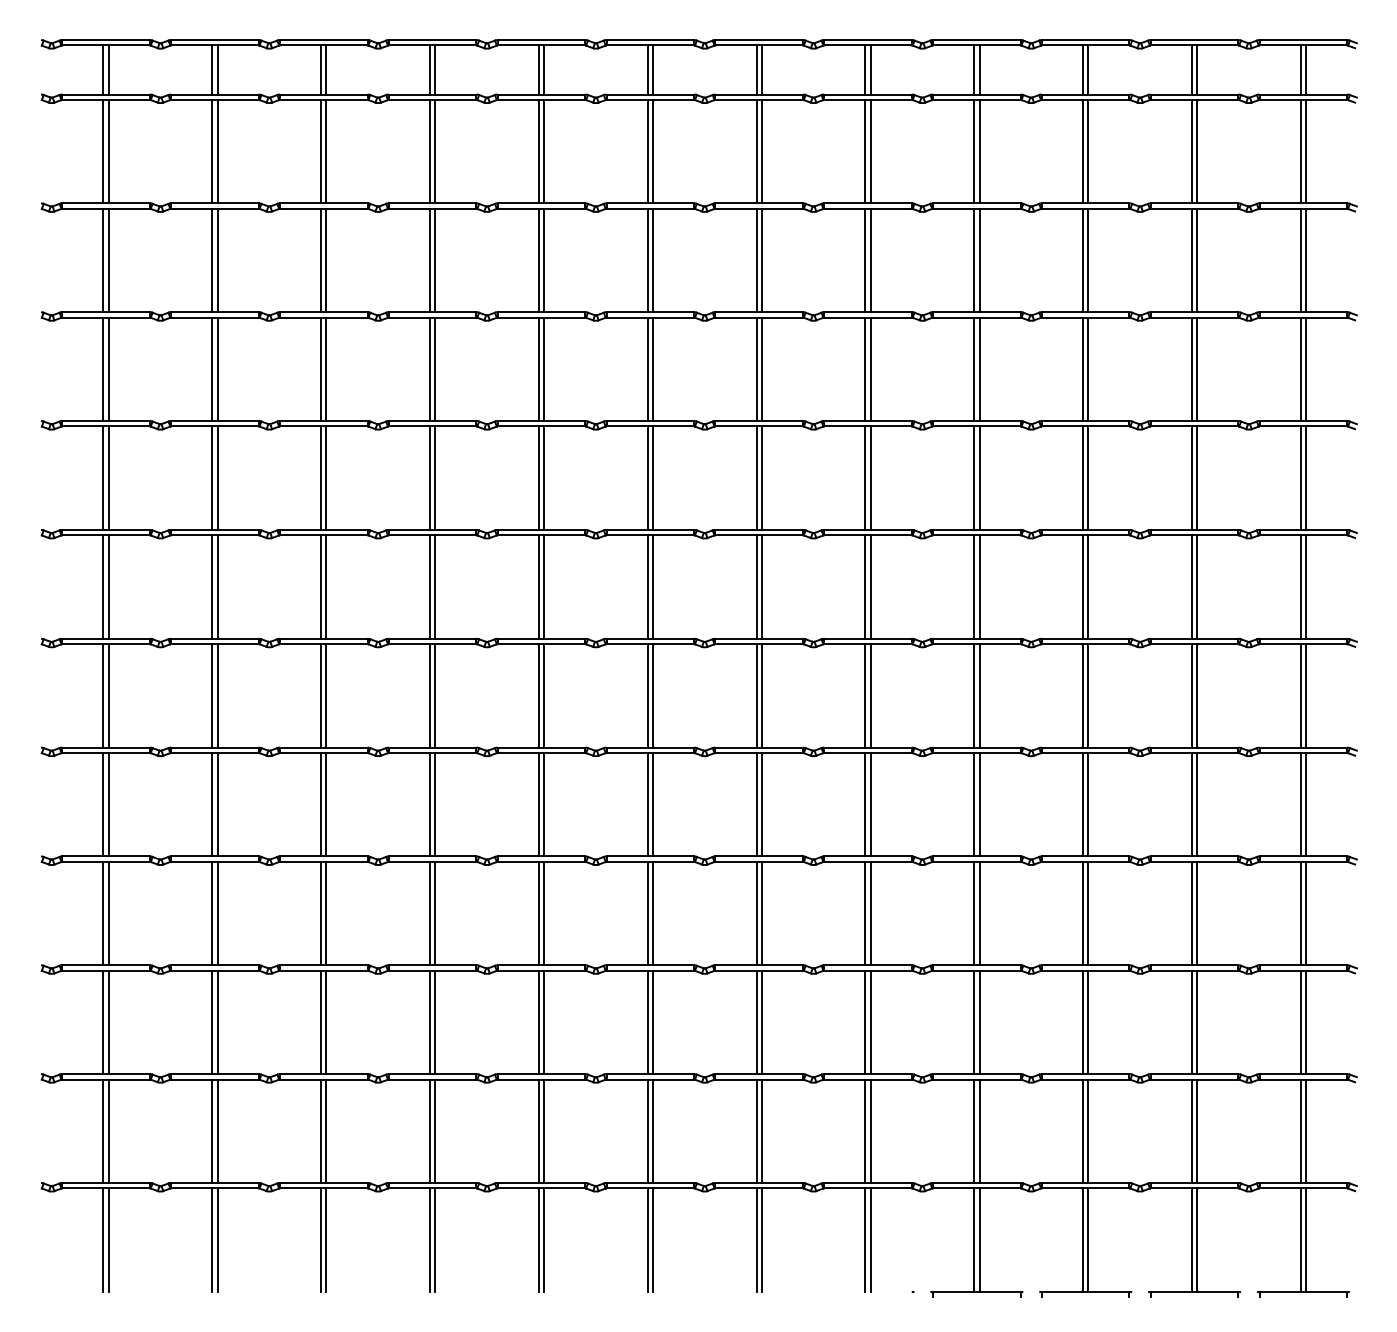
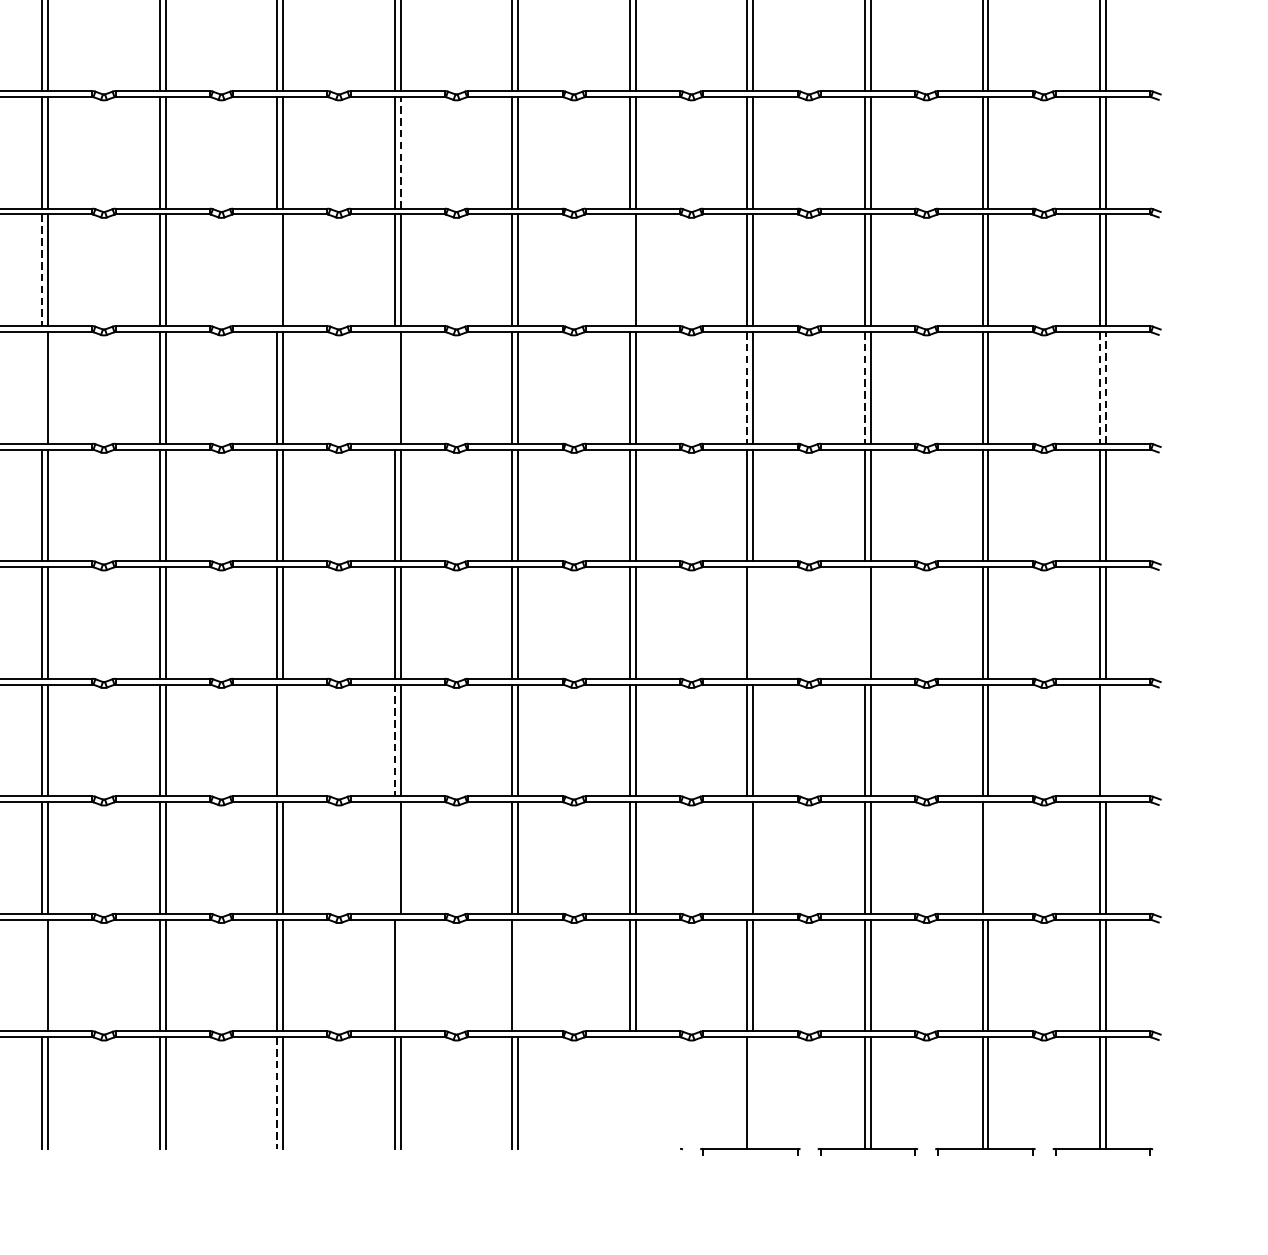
line: (653, 369) -> (401, 152), solid -> dashed
line: (538, 477) -> (277, 269), removed
line: (865, 477) -> (630, 269), removed
line: (321, 478) -> (42, 270), solid -> dashed
line: (321, 586) -> (42, 387), removed
line: (647, 586) -> (394, 387), removed
line: (974, 587) -> (747, 388), solid -> dashed
line: (1083, 587) -> (865, 388), solid -> dashed
line: (1300, 587) -> (1099, 388), solid -> dashed
line: (1306, 587) -> (1106, 388), solid -> dashed
line: (979, 804) -> (753, 622), removed
line: (1083, 804) -> (865, 622), removed
line: (544, 913) -> (283, 740), removed
line: (647, 913) -> (394, 740), solid -> dashed
line: (1306, 913) -> (1106, 740), removed
line: (647, 1022) -> (394, 858), removed
line: (974, 1022) -> (747, 858), removed
line: (1197, 1022) -> (988, 858), removed
line: (321, 1131) -> (42, 975), removed
line: (653, 1131) -> (401, 975), removed
line: (761, 1131) -> (517, 975), removed
line: (865, 1239) -> (630, 1092), removed
line: (870, 1239) -> (635, 1092), removed
line: (979, 1239) -> (753, 1092), removed
line: (538, 1240) -> (277, 1093), solid -> dashed

